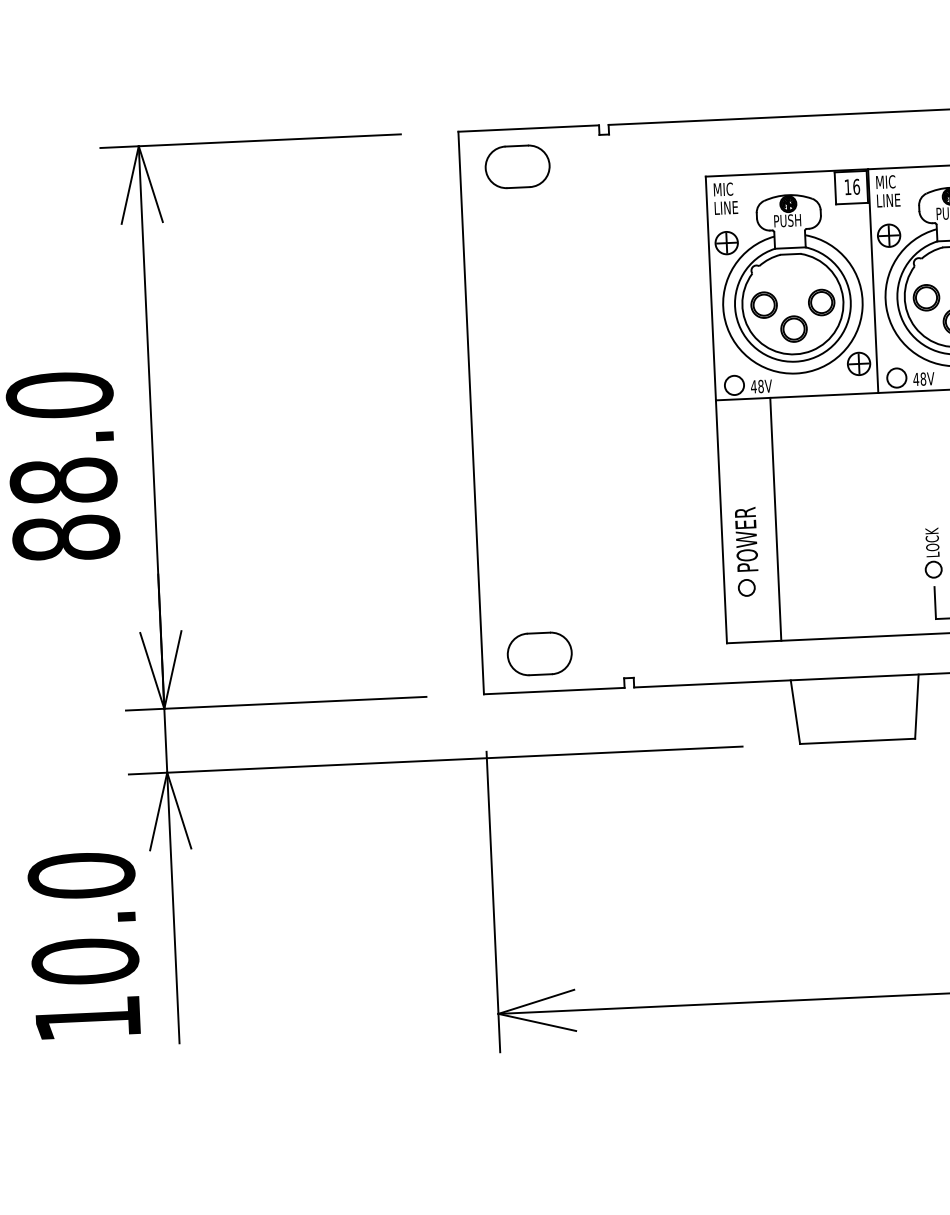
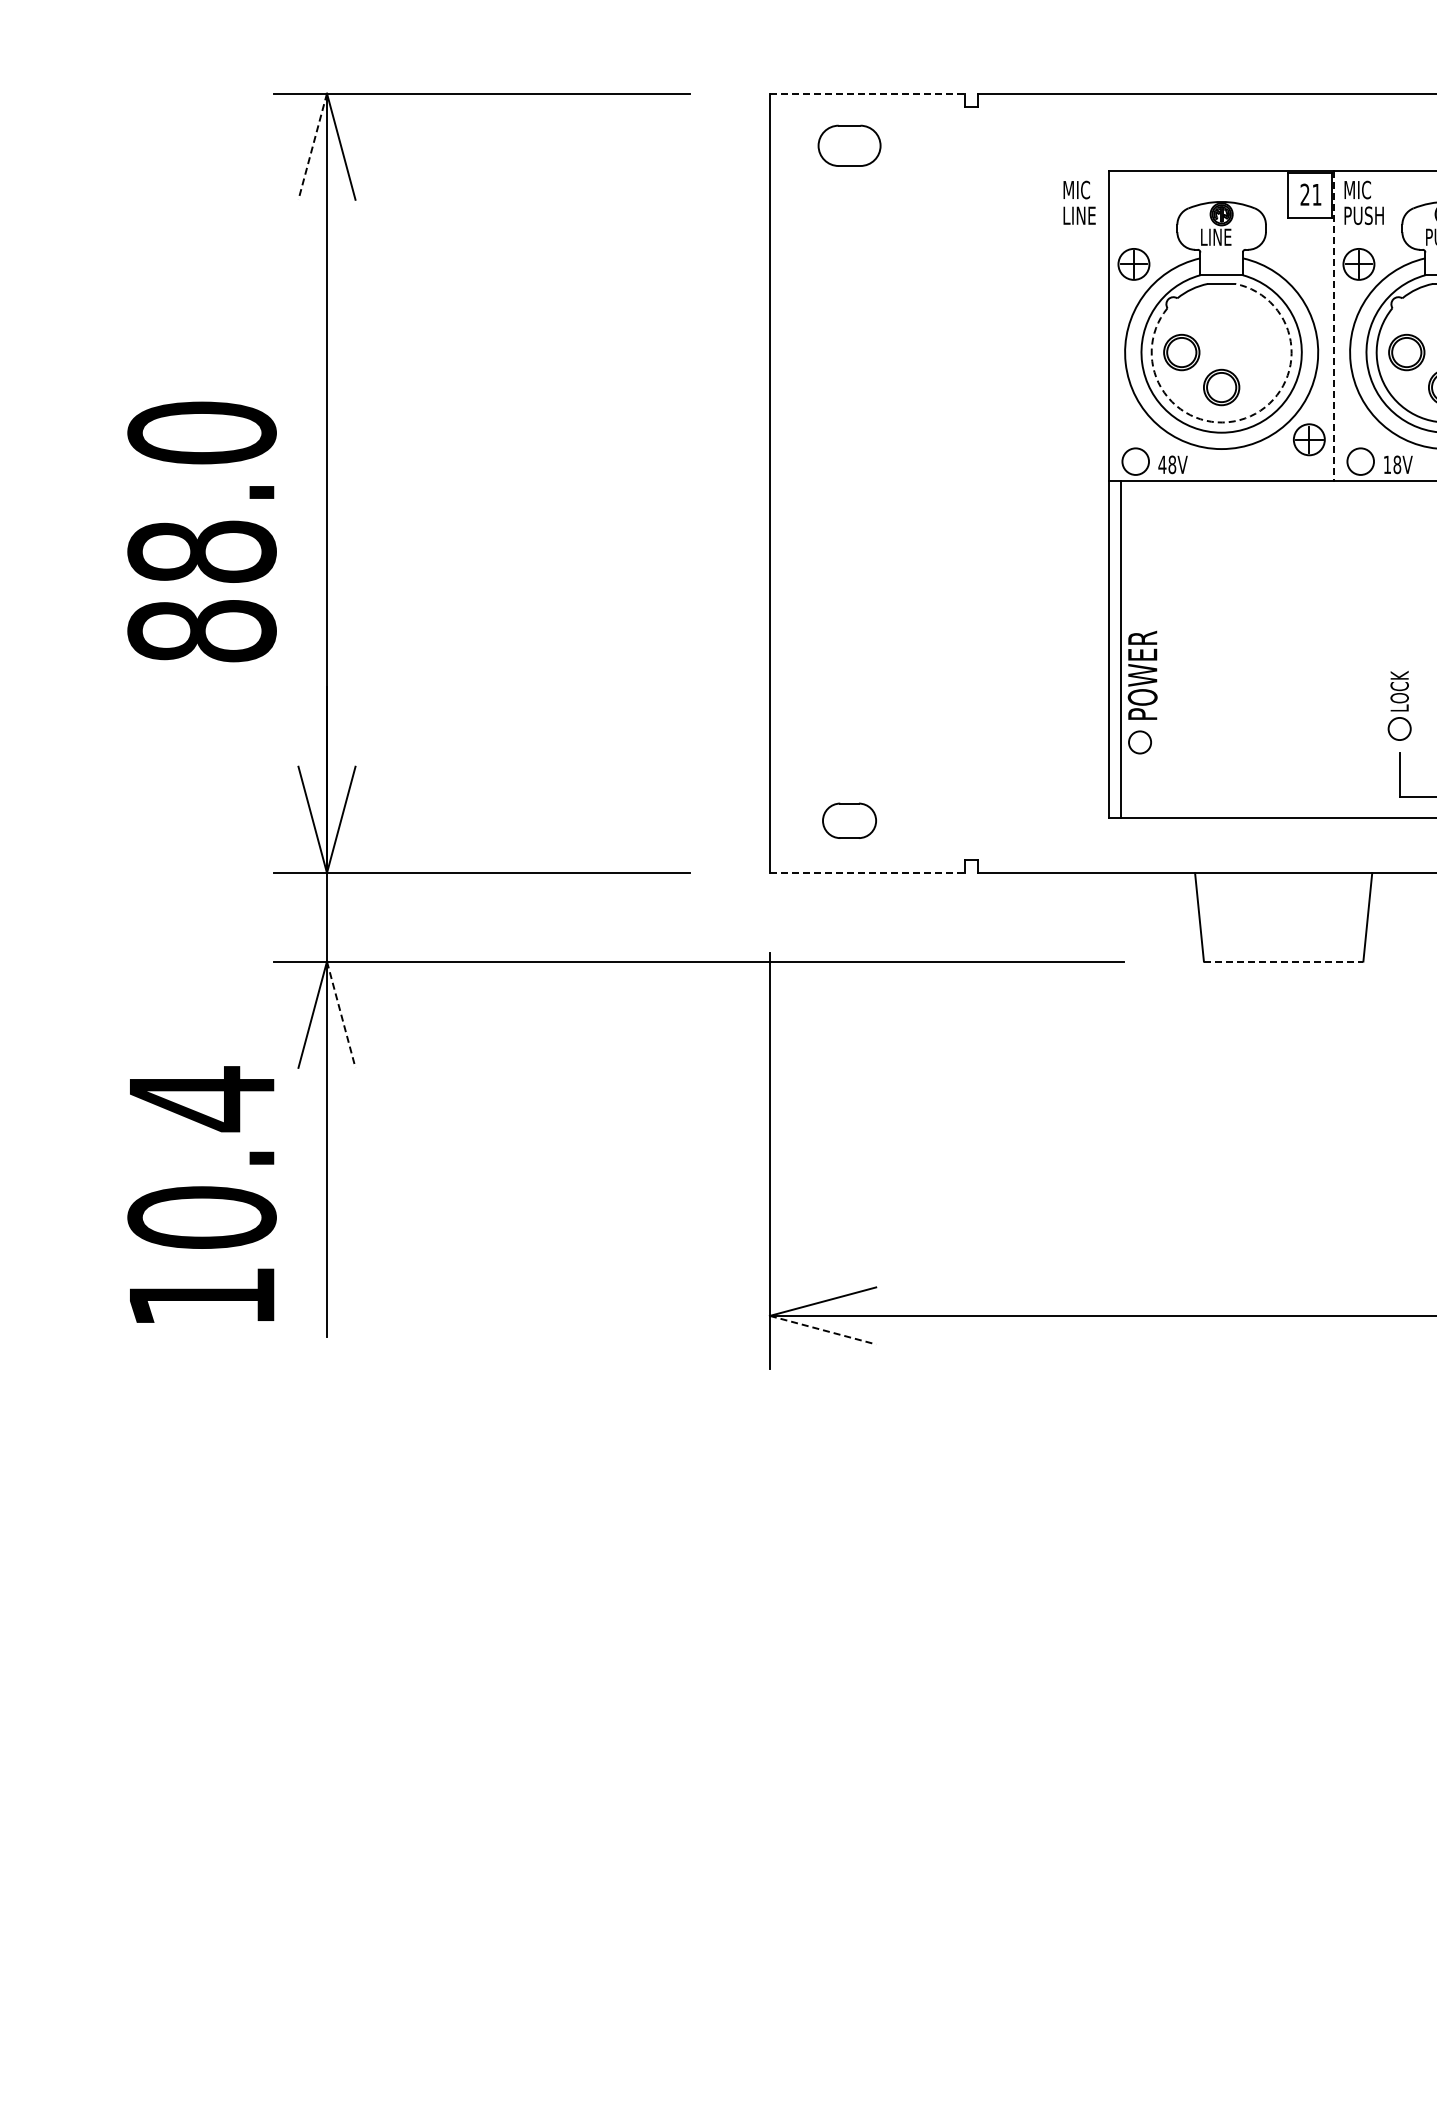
line: (528, 128) -> (867, 93), solid -> dashed
part: (517, 166) -> (849, 145), size x0.7
line: (130, 185) -> (312, 147), solid -> dashed
text: (851, 186) -> (1310, 194), 16 -> 21
text: (725, 198) -> (1079, 202), moved
text: (891, 200) -> (1364, 215), LINE -> PUSH
text: (788, 220) -> (1220, 237), PUSH -> LINE
line: (873, 281) -> (1334, 326), solid -> dashed
part: (821, 302) -> (1261, 352), removed
arc: (812, 350) -> (1245, 418), solid -> dashed
text: (916, 379) -> (1387, 464), 48V -> 18V
line: (775, 519) -> (1121, 649), moved
part: (539, 653) -> (849, 820), size x0.6
line: (554, 691) -> (867, 873), solid -> dashed
line: (857, 741) -> (1283, 961), solid -> dashed
line: (179, 811) -> (341, 1015), solid -> dashed
text: (81, 876) -> (201, 1099), 10.0 -> 10.4
line: (537, 1022) -> (823, 1330), solid -> dashed

